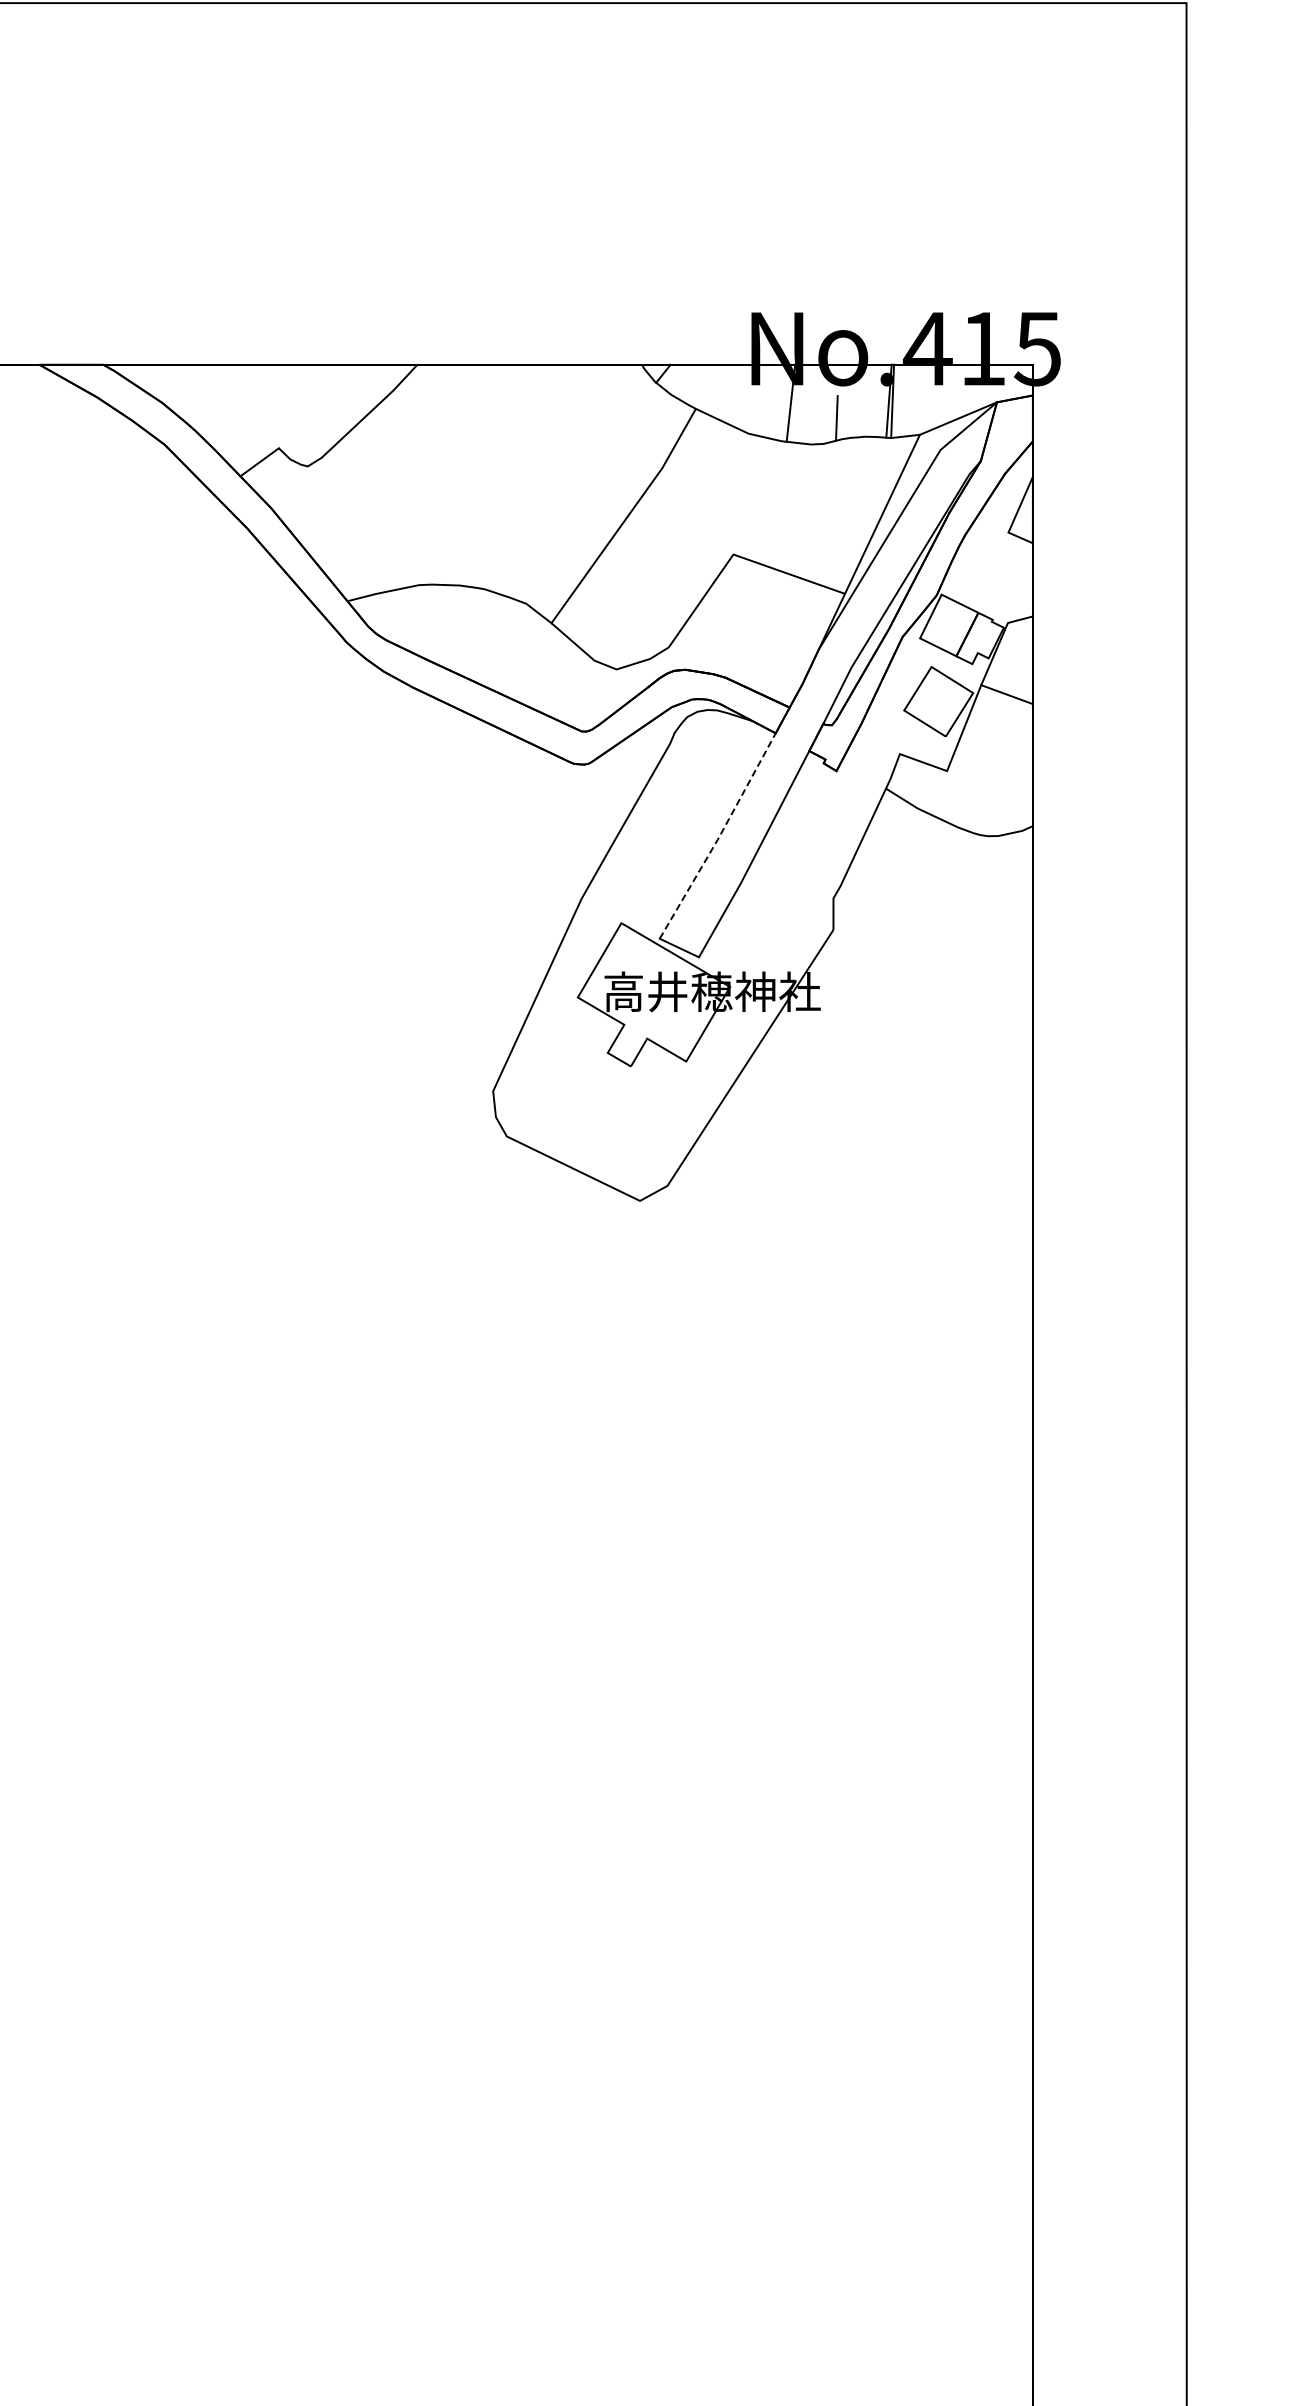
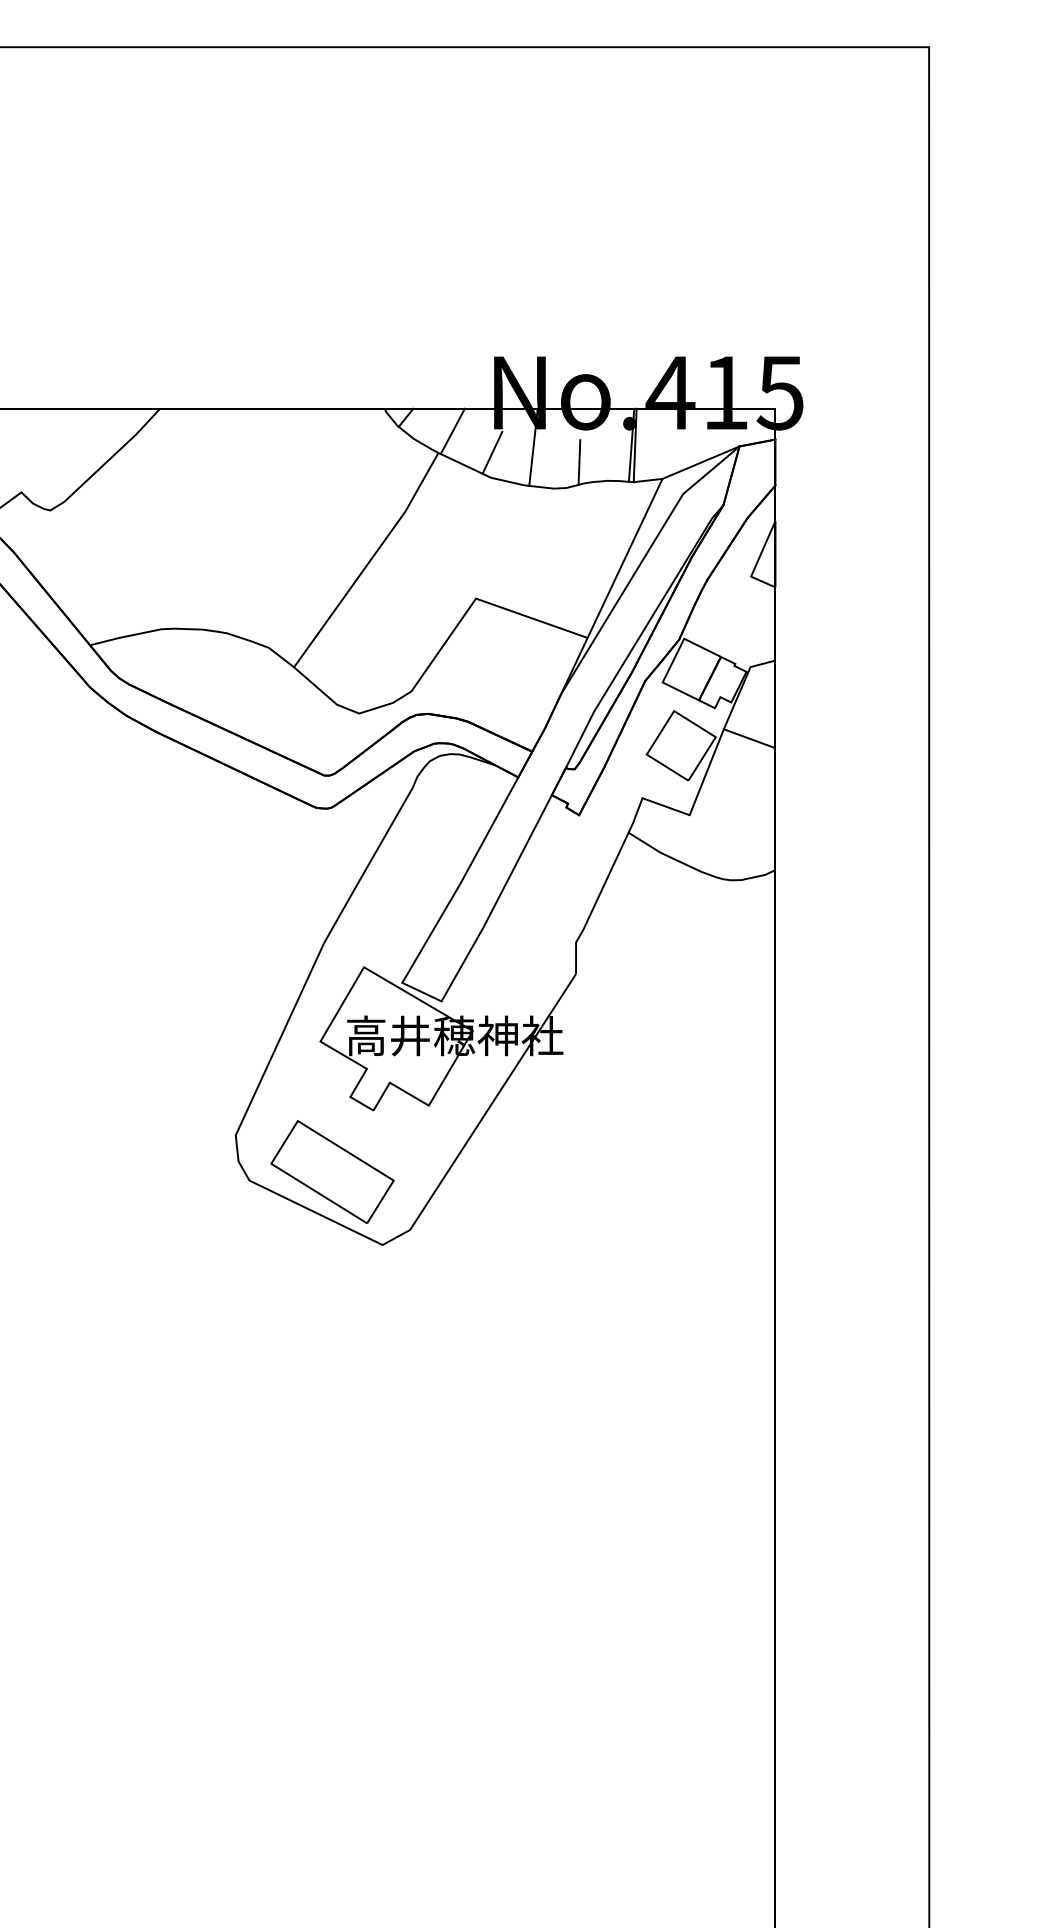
line: (710, 386) -> (453, 430), added
line: (749, 408) -> (492, 452), added
line: (719, 837) -> (462, 881), dashed -> solid
part: (589, 1127) -> (332, 1171), added

